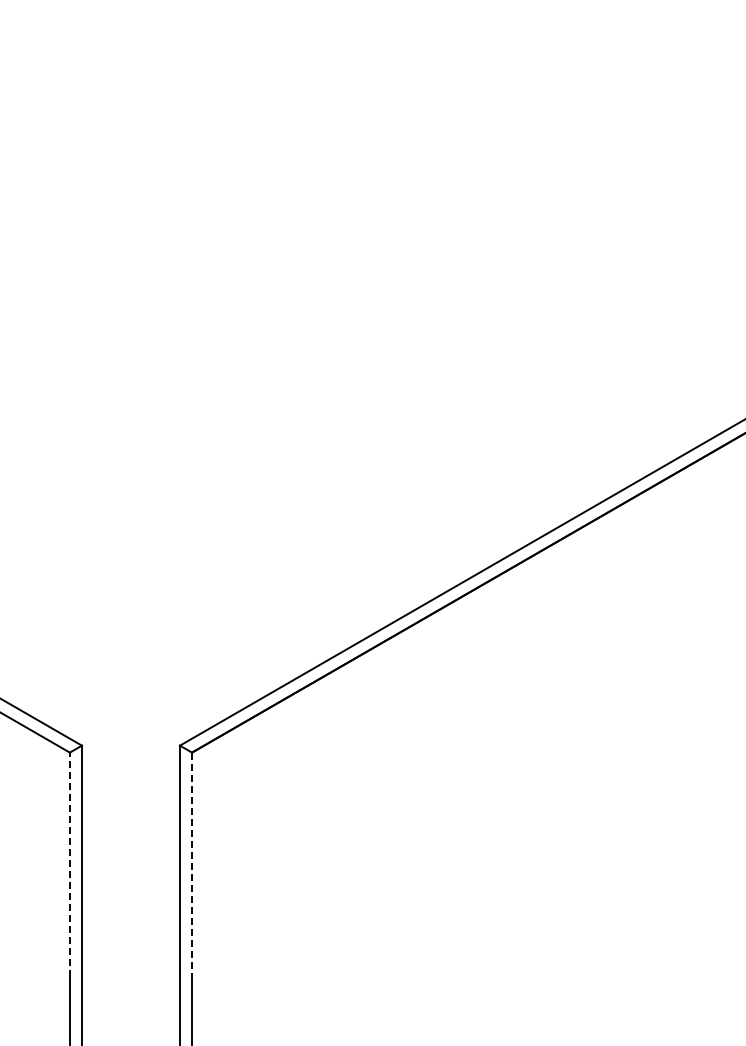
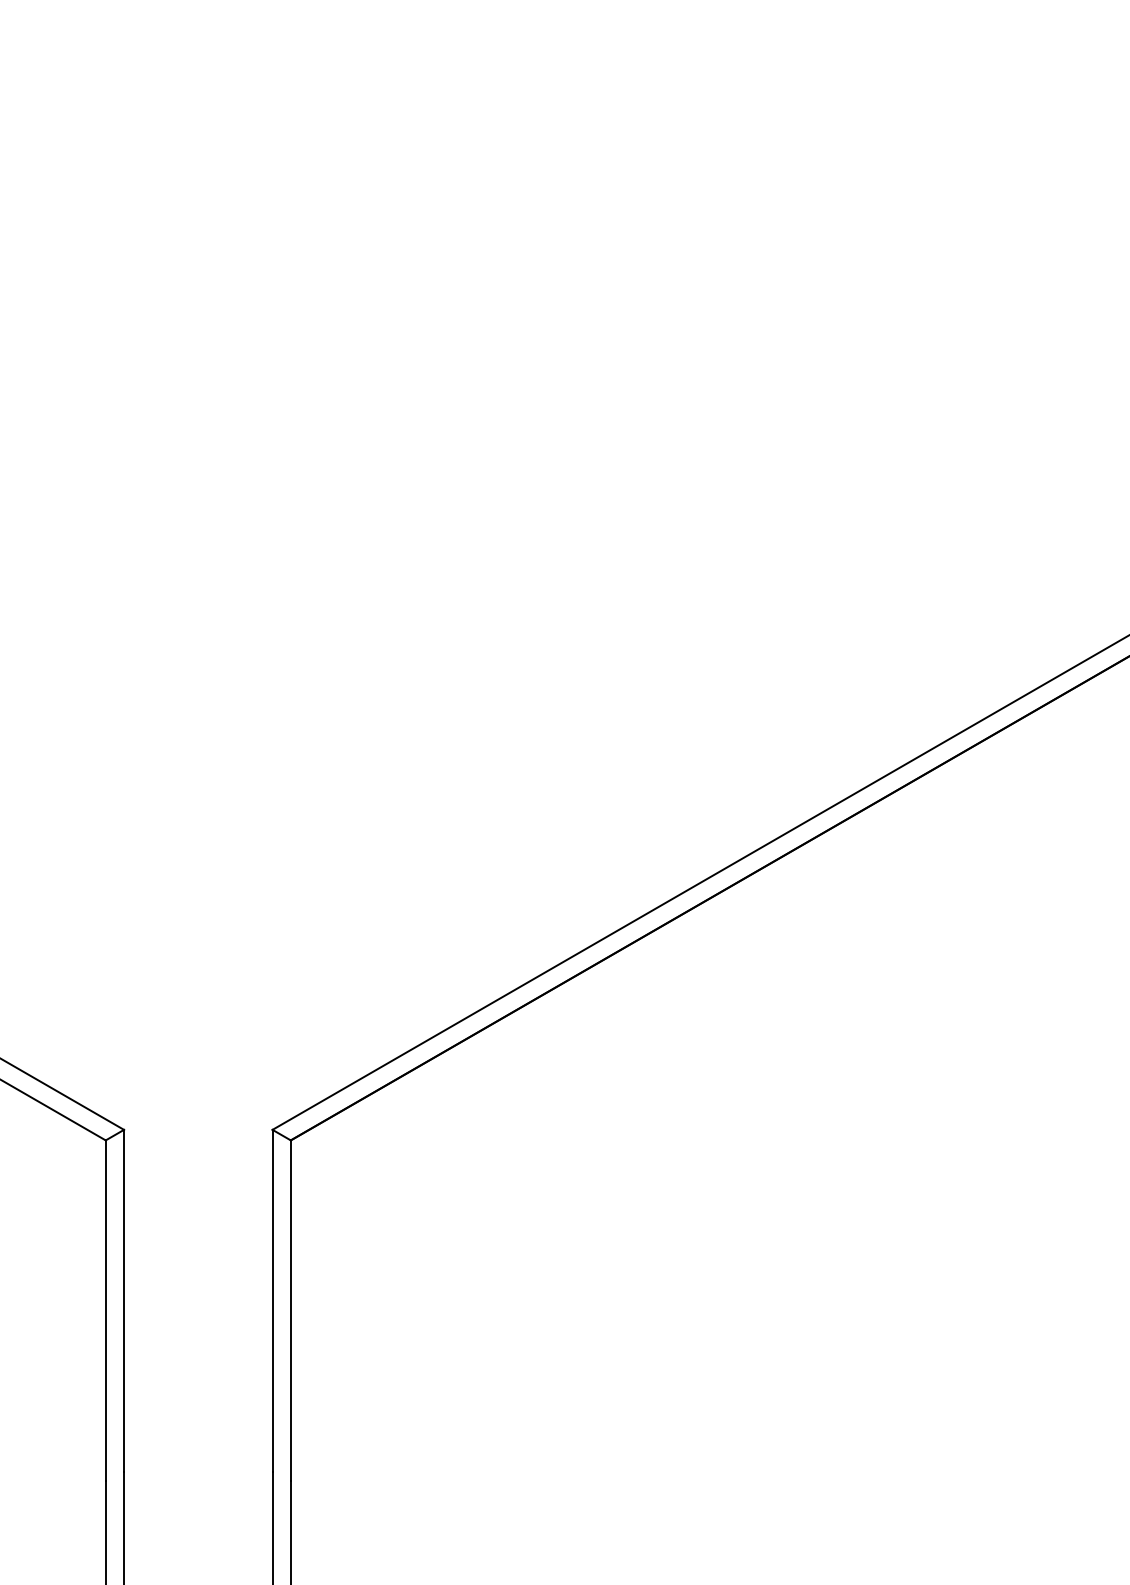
line: (69, 864) -> (105, 1309), dashed -> solid
line: (192, 865) -> (291, 1311), dashed -> solid

